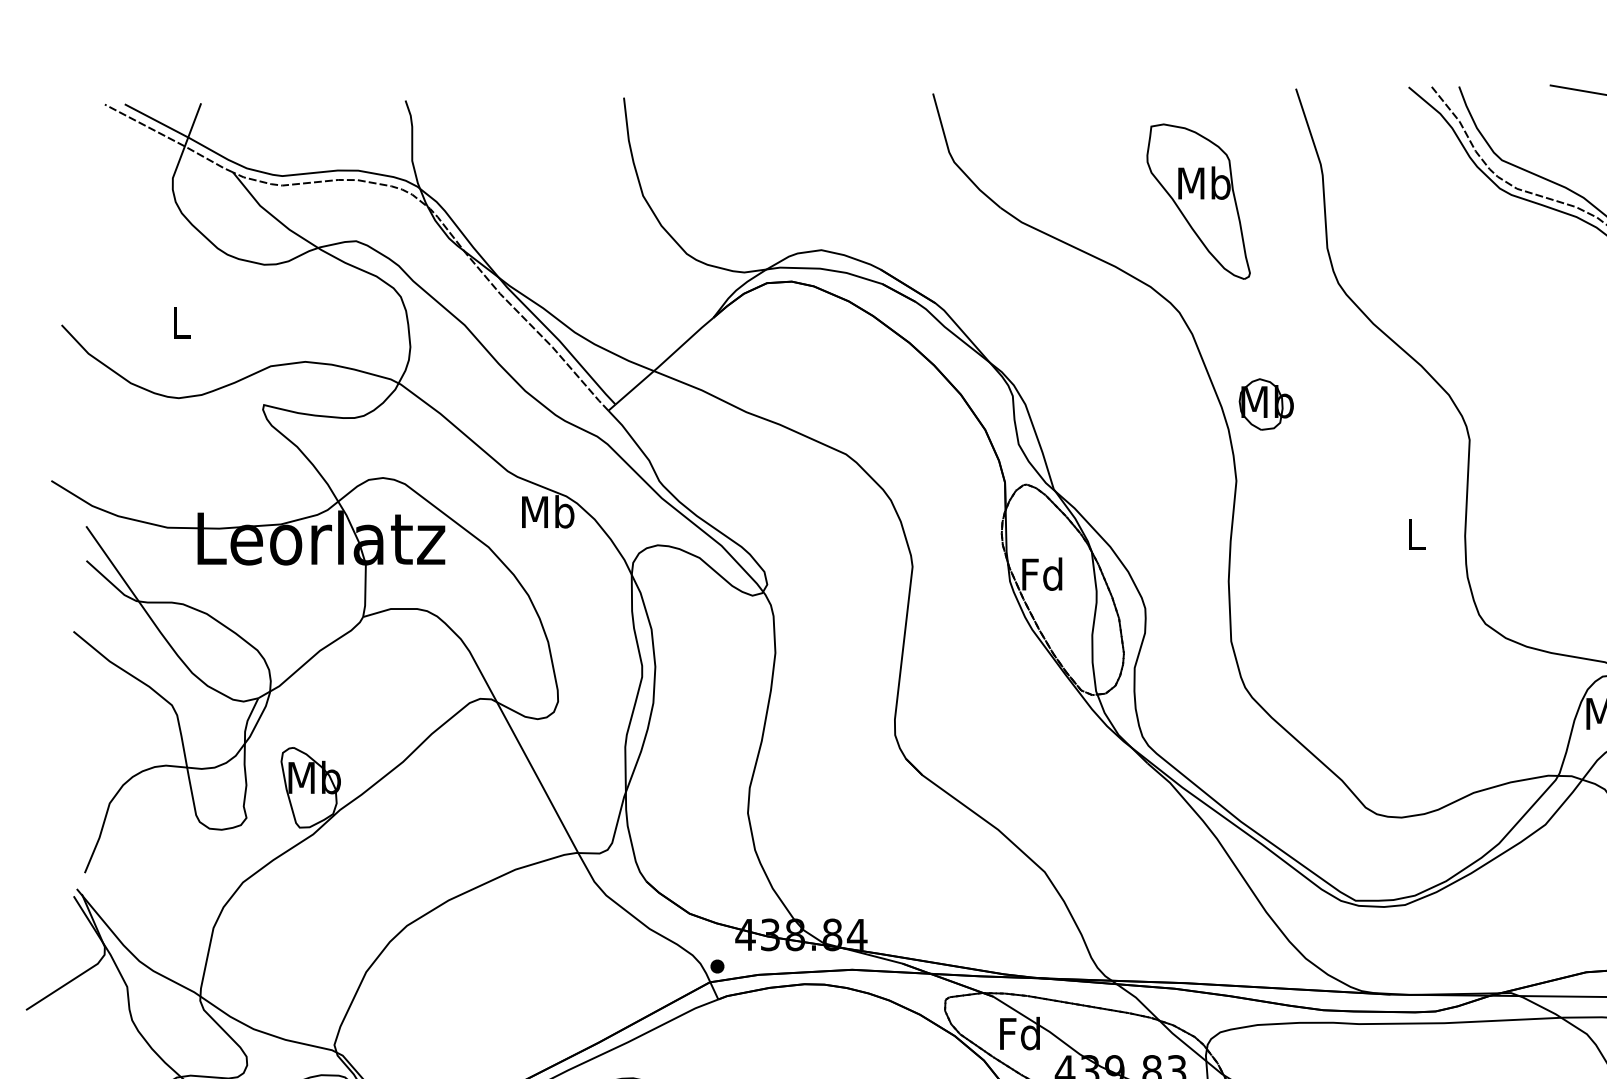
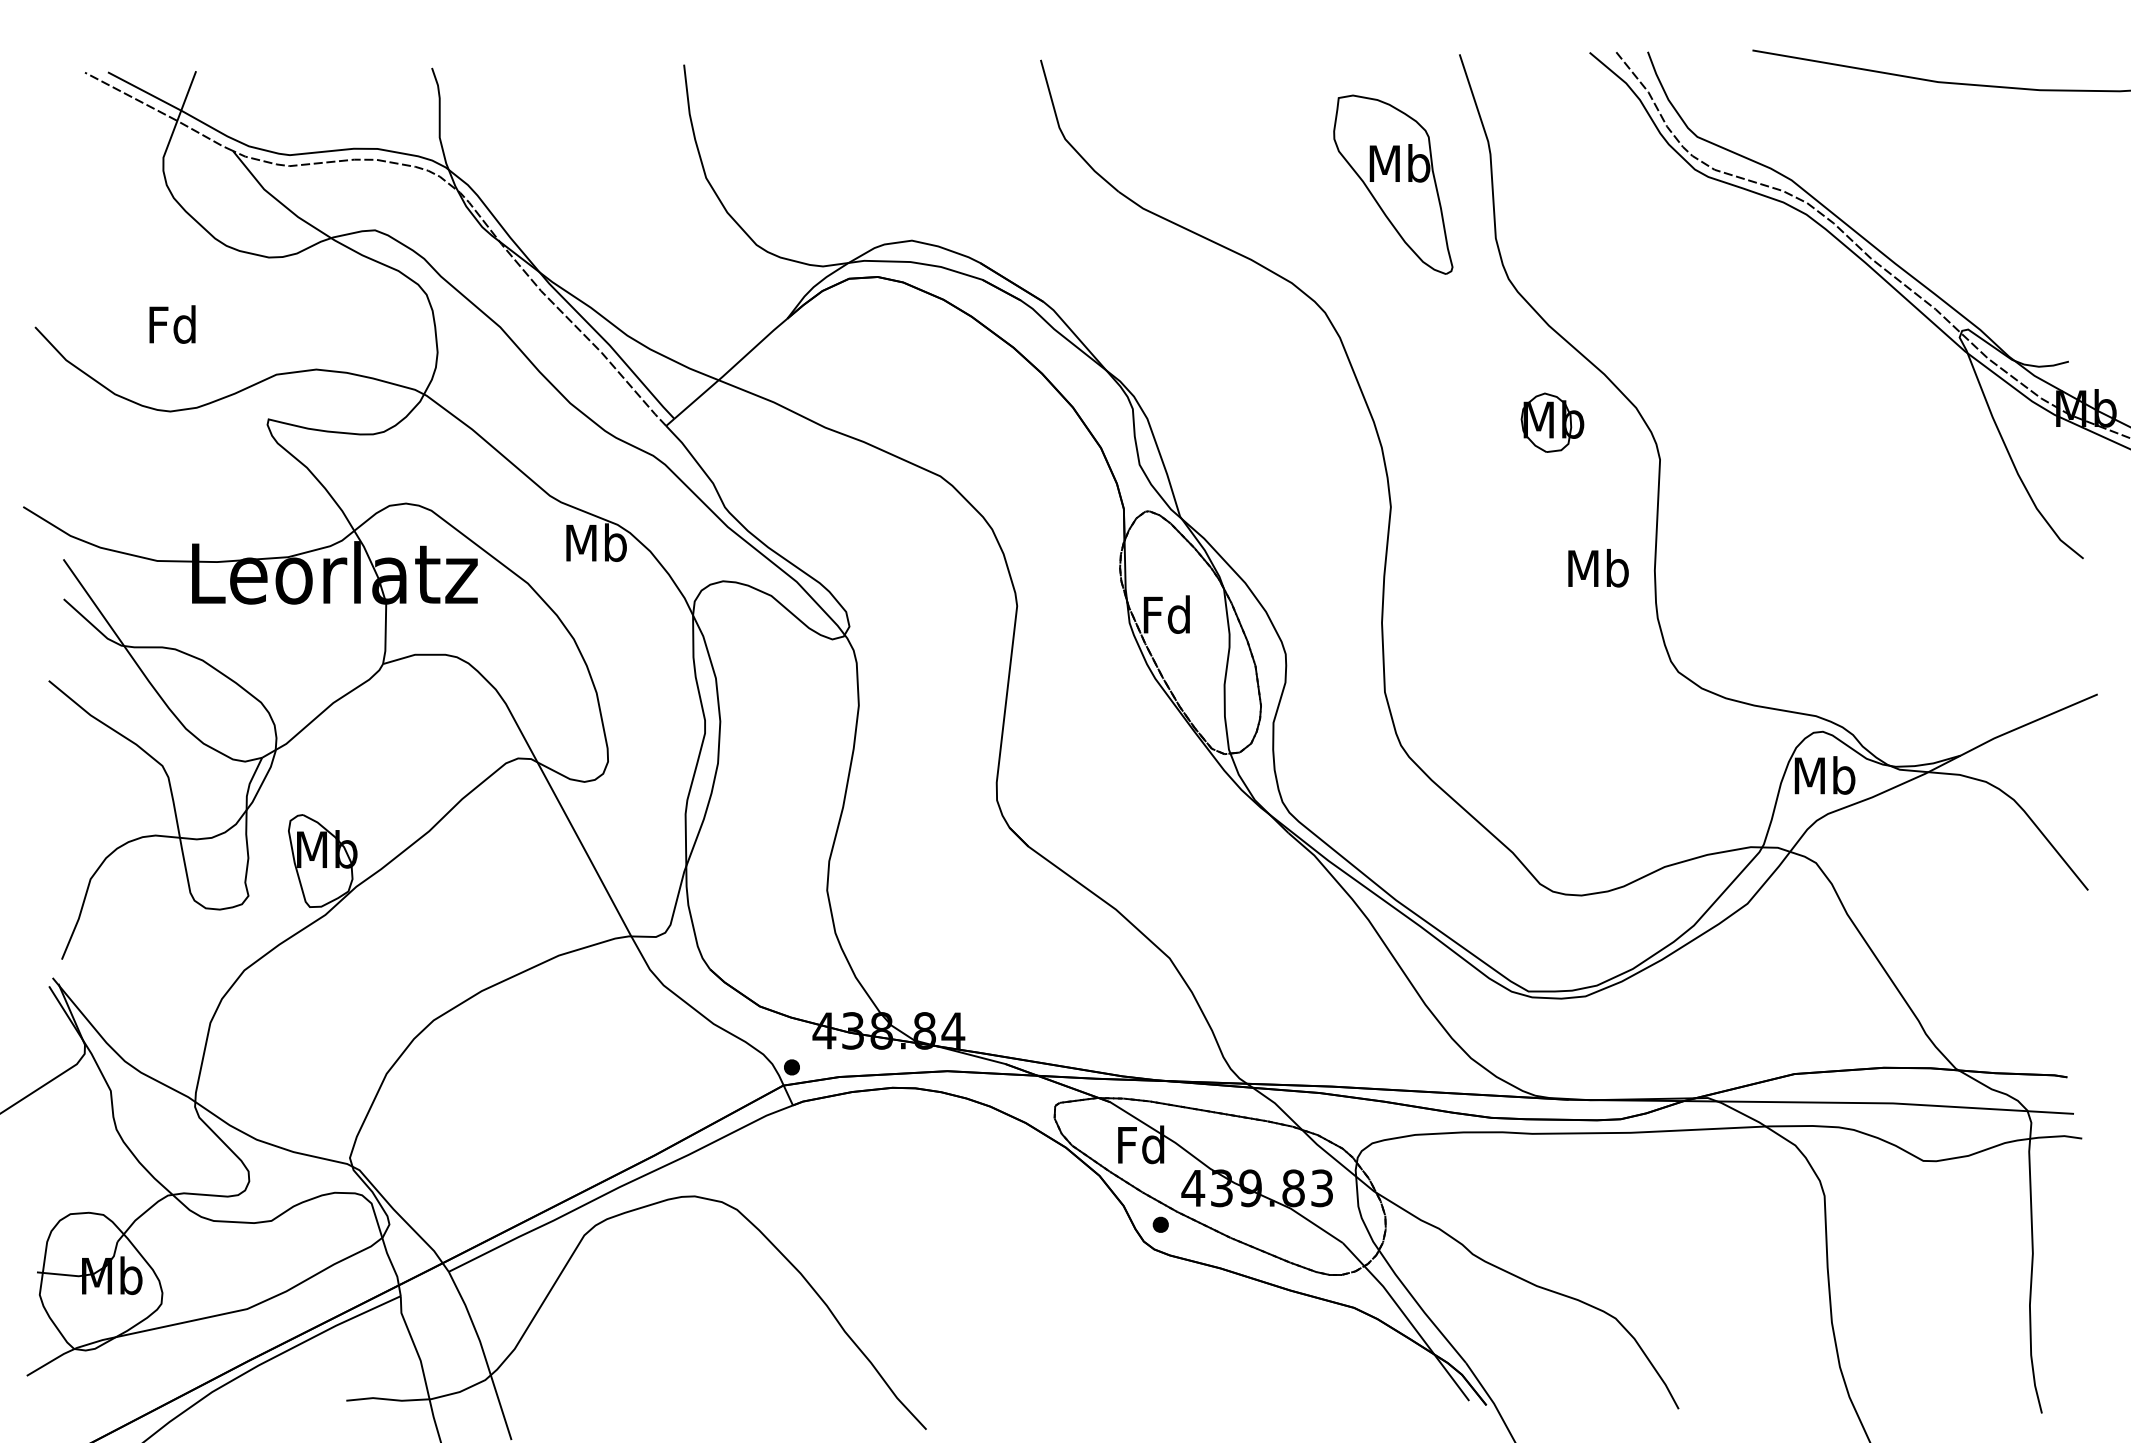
part: (1198, 201) -> (1393, 184), moved
text: (180, 322) -> (172, 324), L -> Fd
part: (1266, 404) -> (1552, 422), moved
text: (1416, 534) -> (1598, 568), L -> Mb

